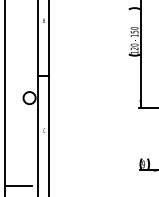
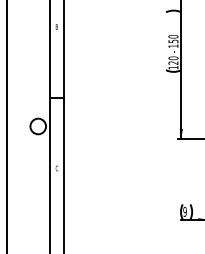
line: (18, 186) -> (23, 240), removed

